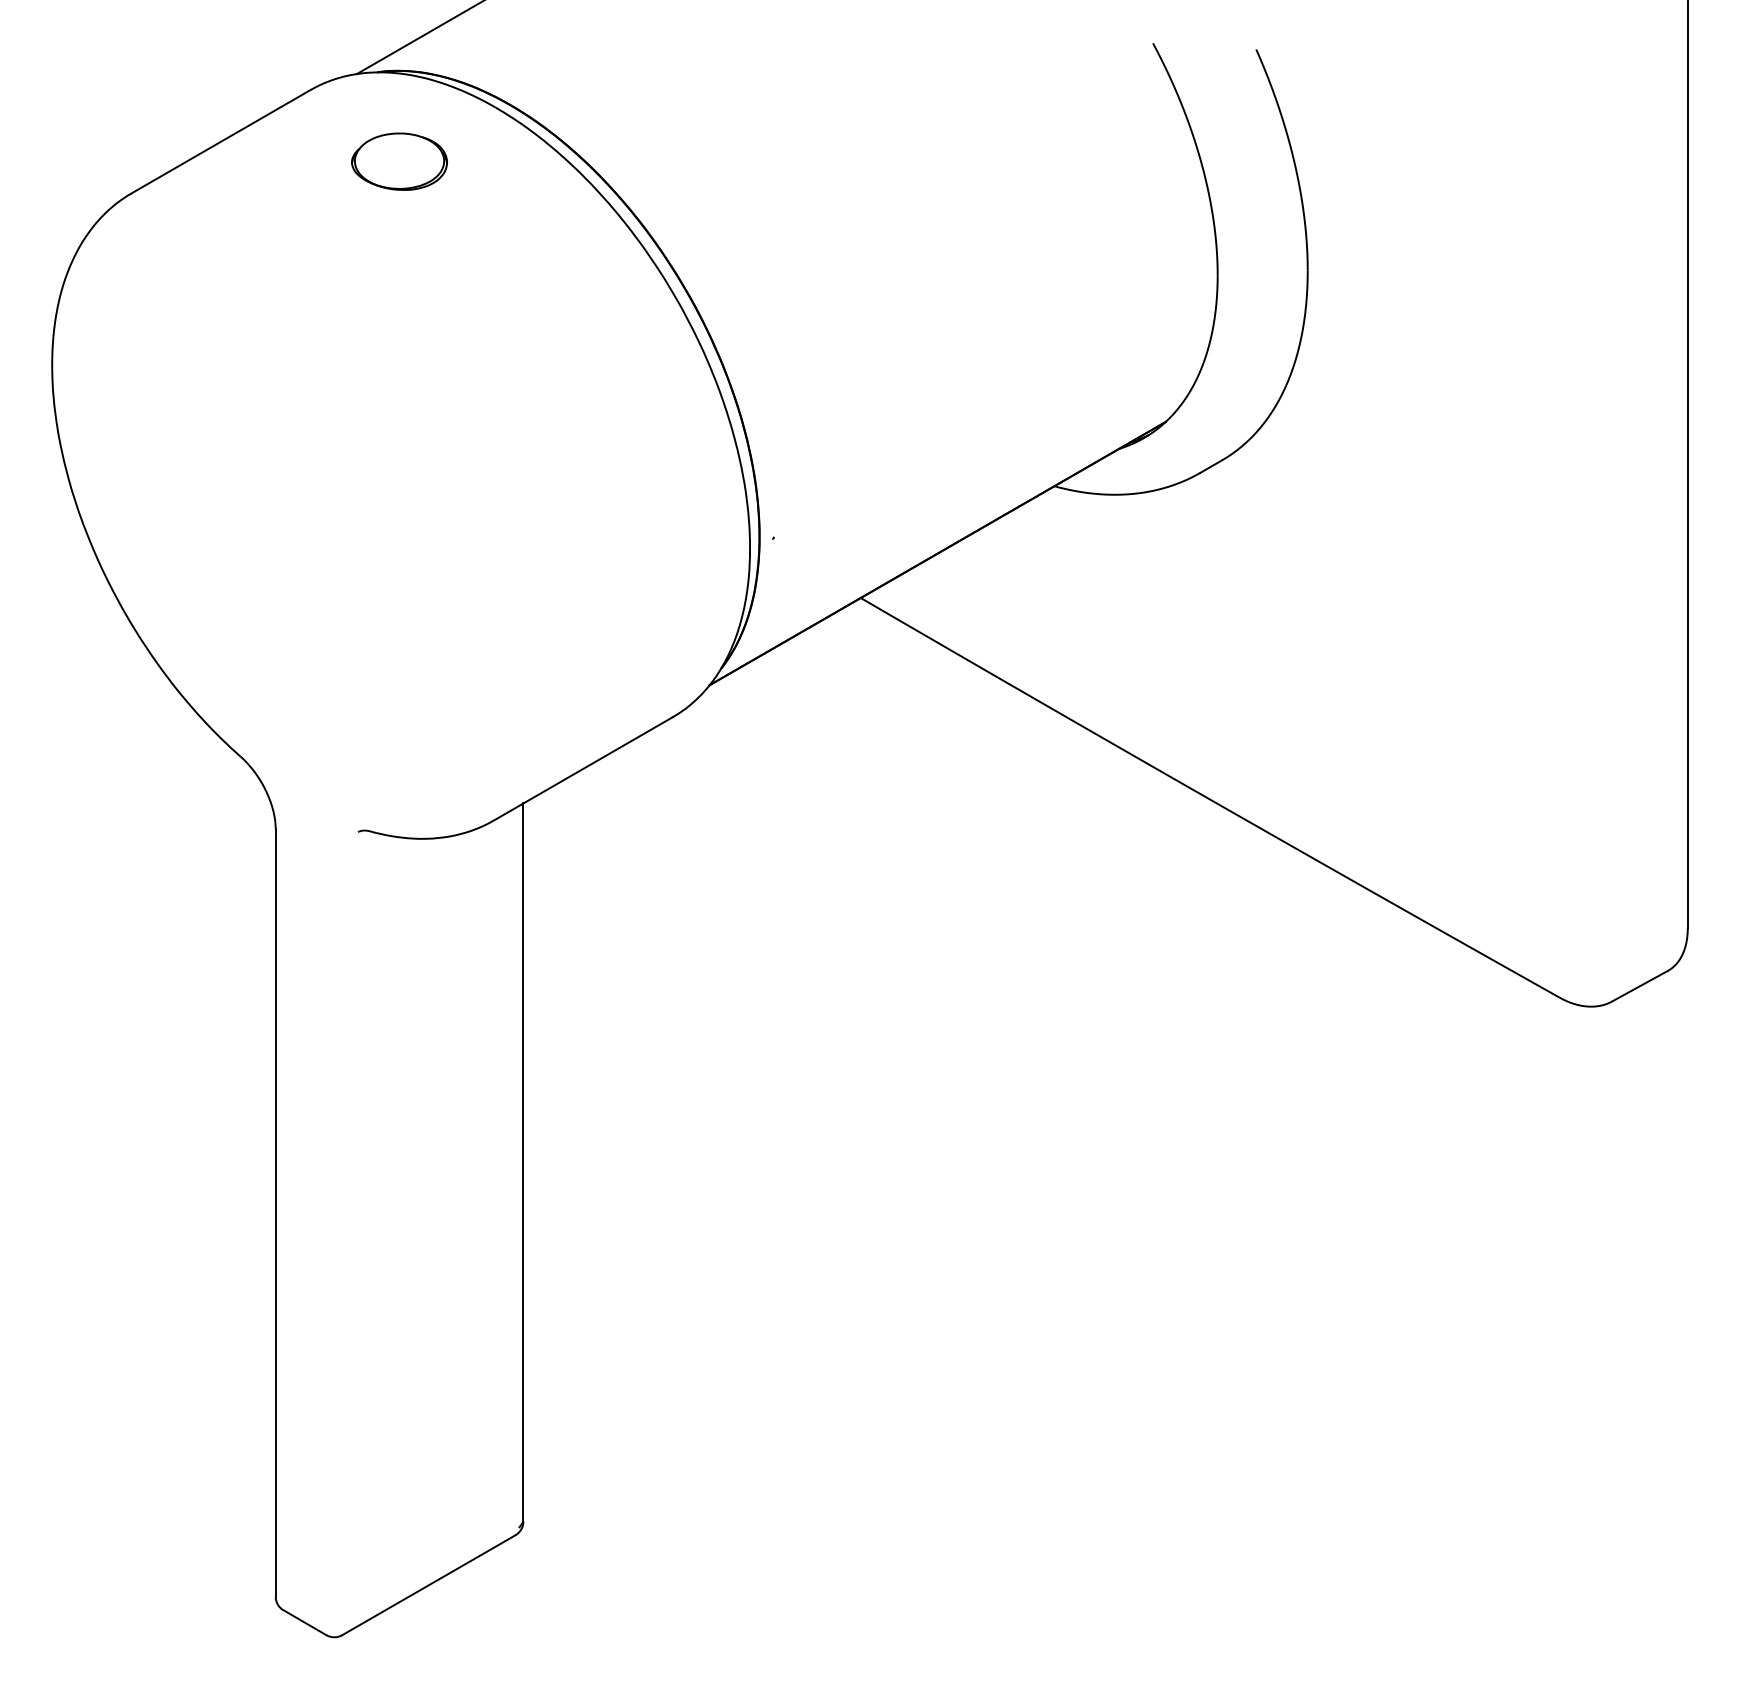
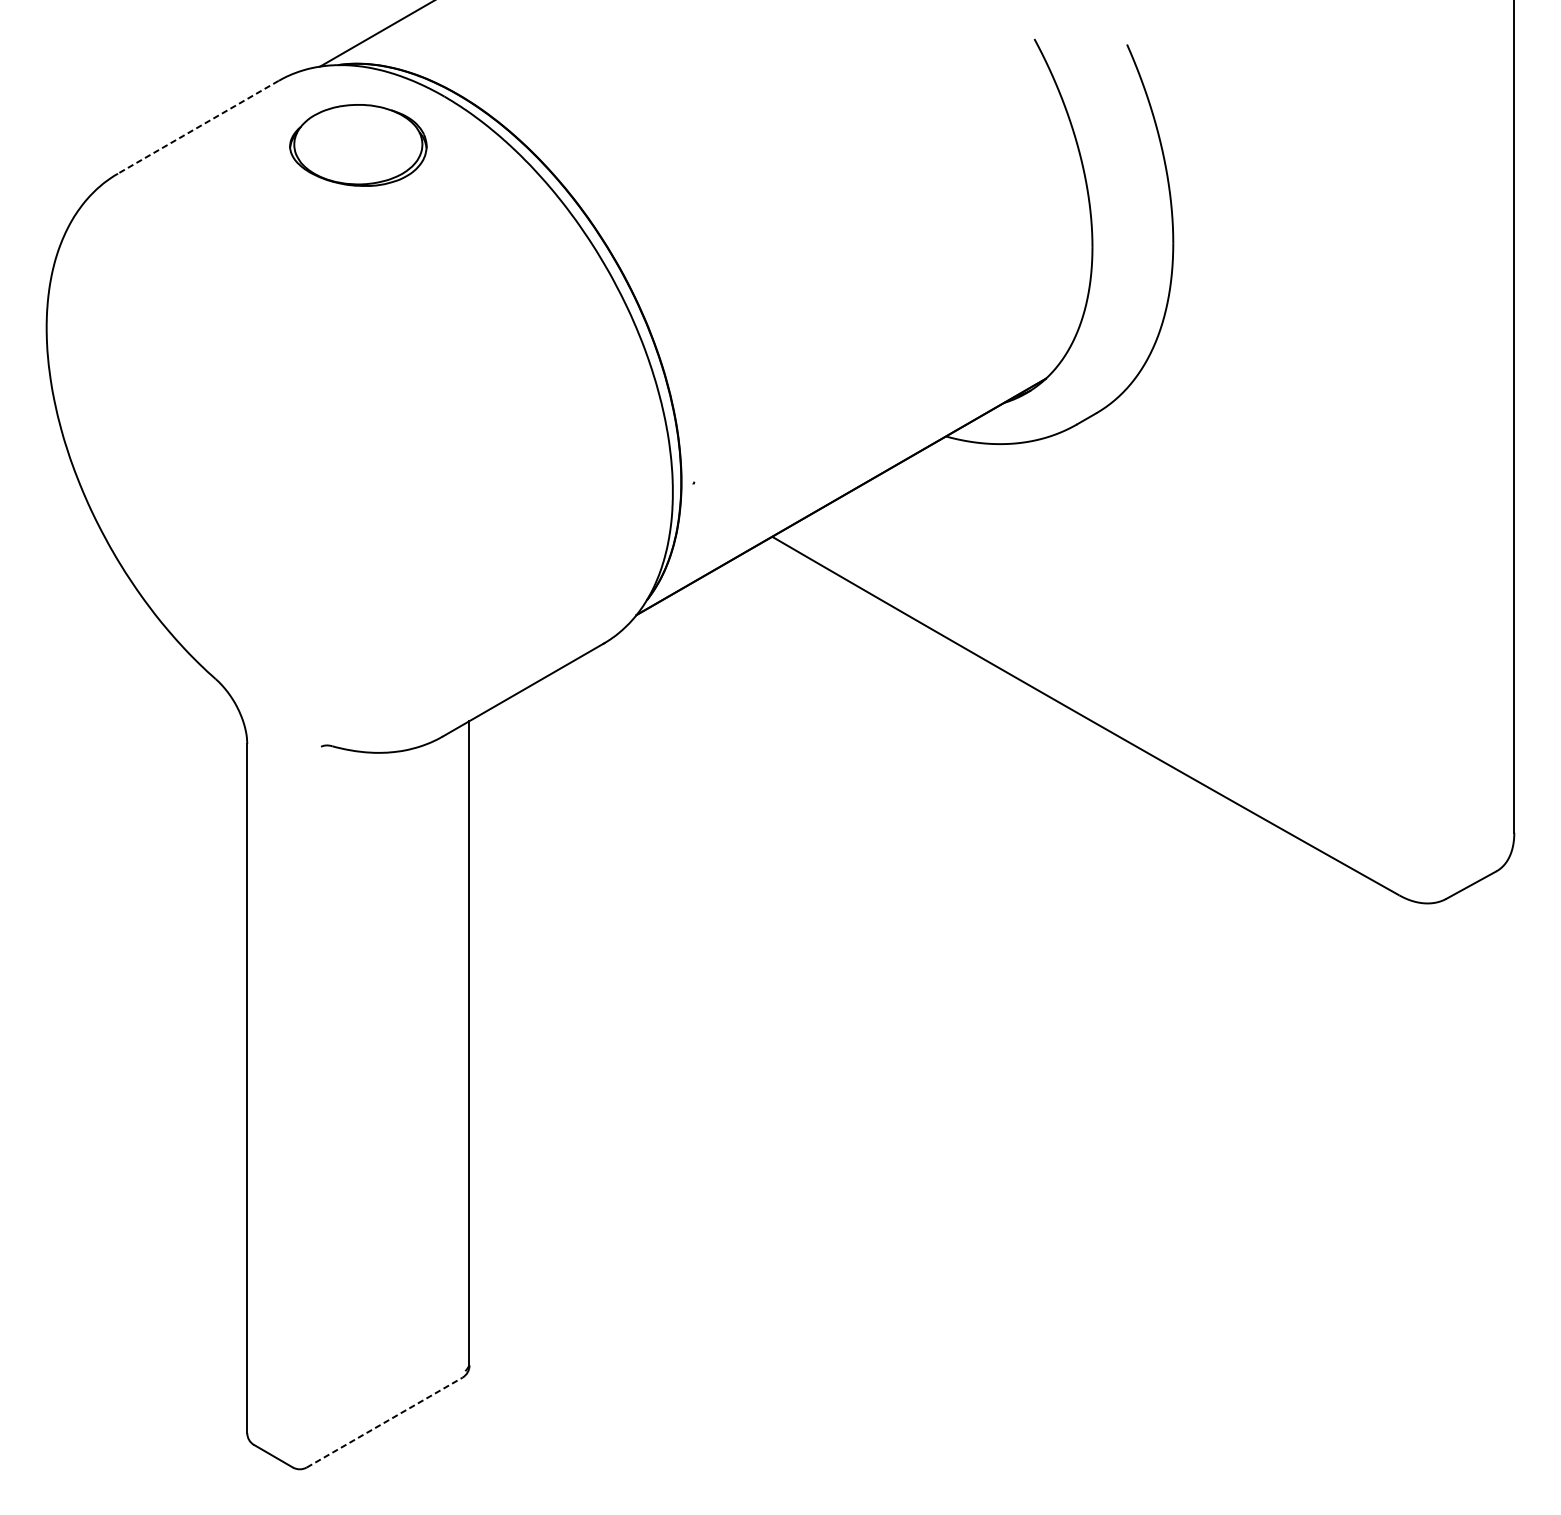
line: (220, 141) -> (197, 127), solid -> dashed
part: (399, 161) -> (358, 145), size x1.6
line: (429, 1584) -> (385, 1421), solid -> dashed

